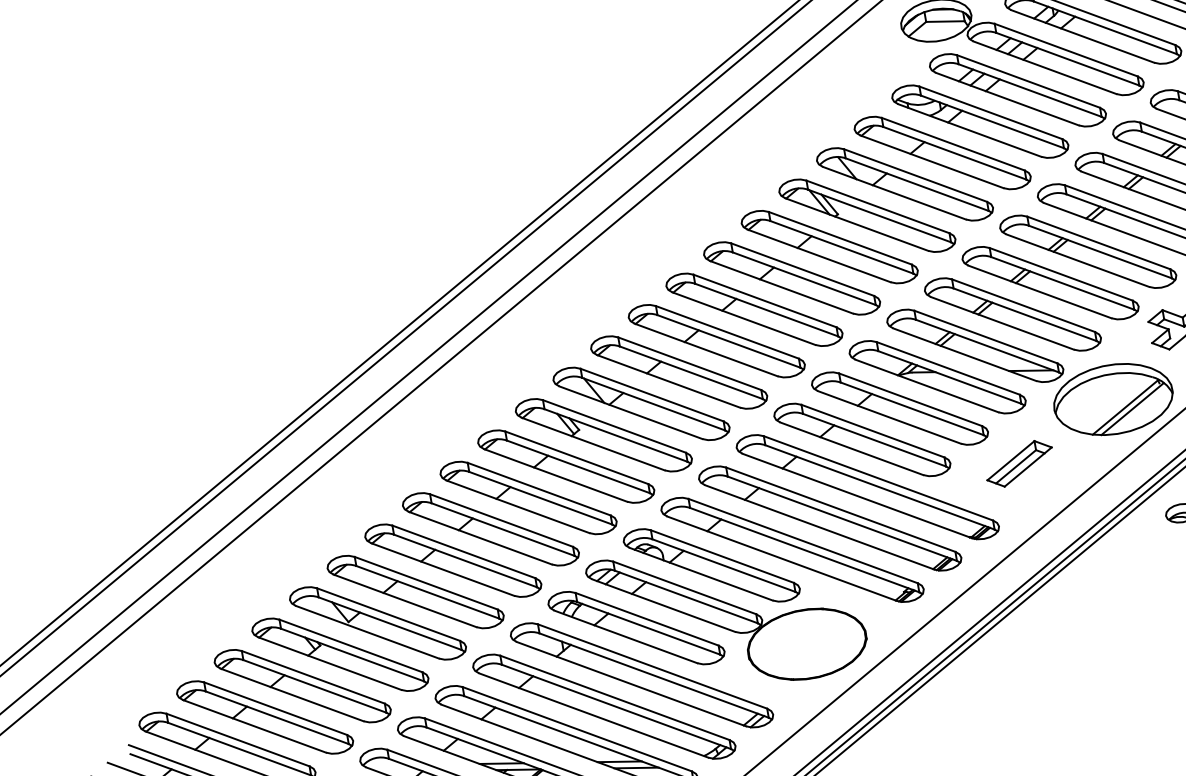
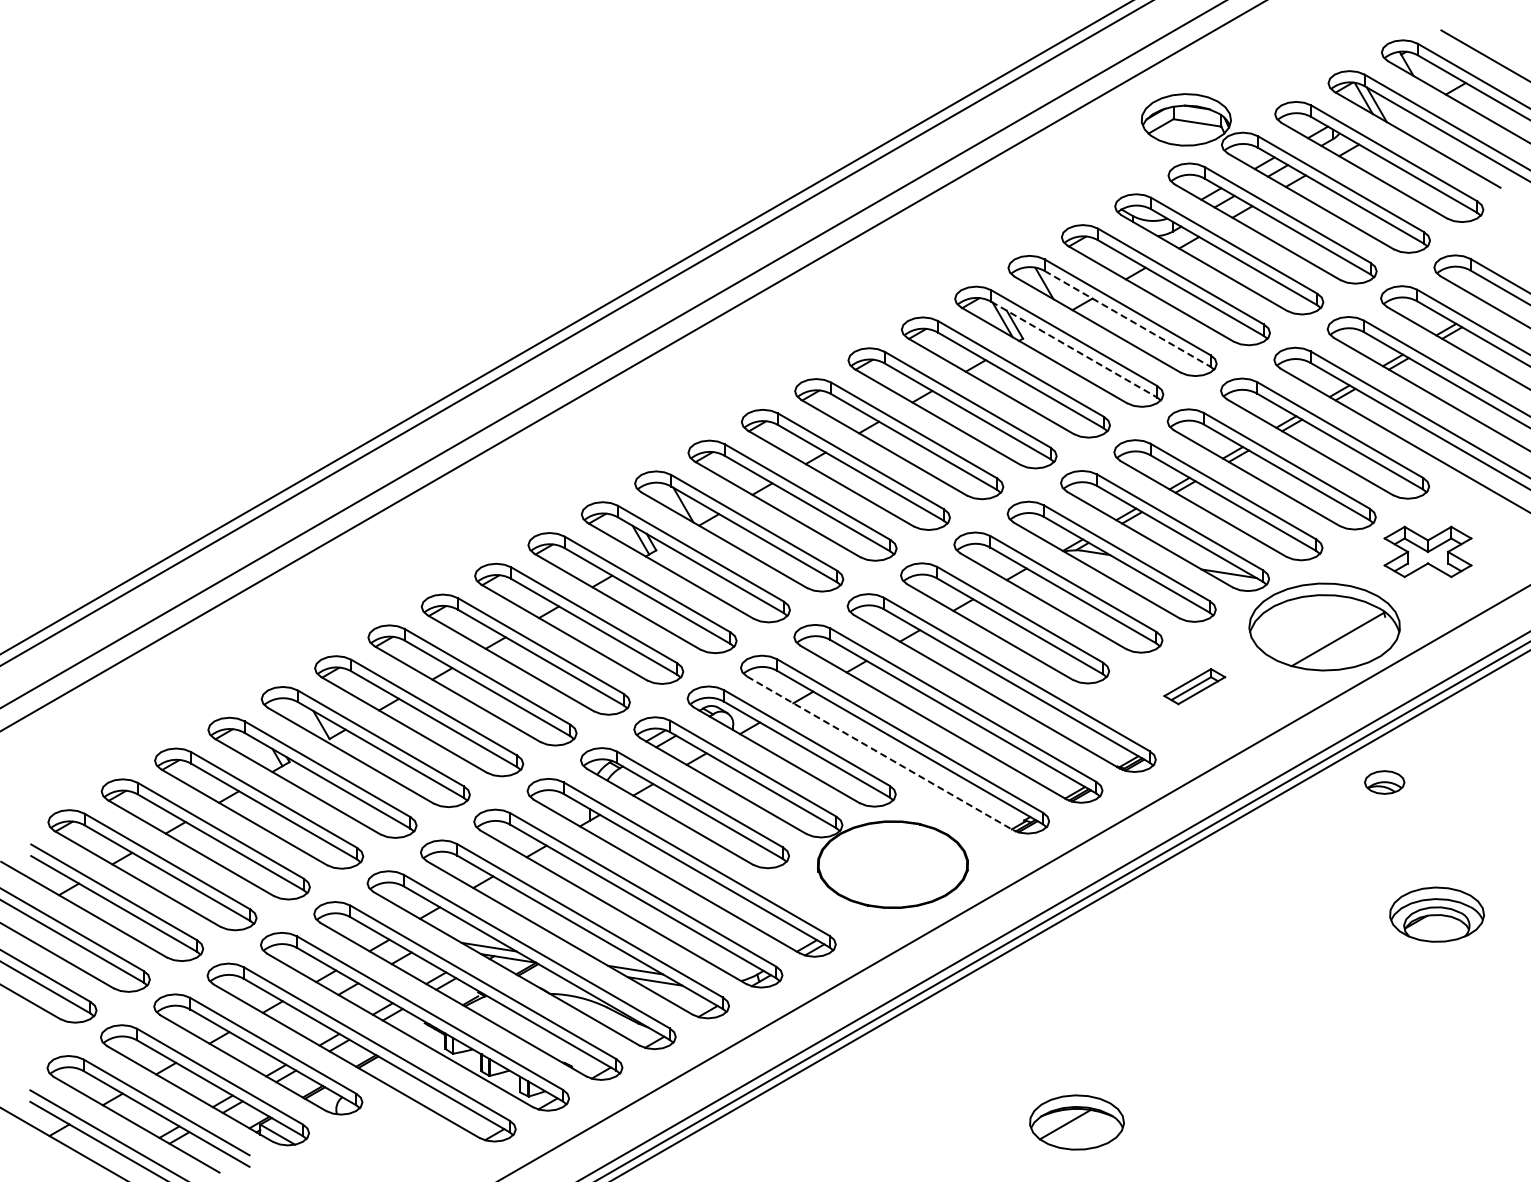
line: (917, 184) -> (1127, 318), solid -> dashed
line: (879, 215) -> (1074, 349), solid -> dashed
line: (1132, 408) -> (1346, 642), removed
part: (1019, 463) -> (1194, 686), size x0.7
line: (782, 558) -> (880, 753), solid -> dashed

